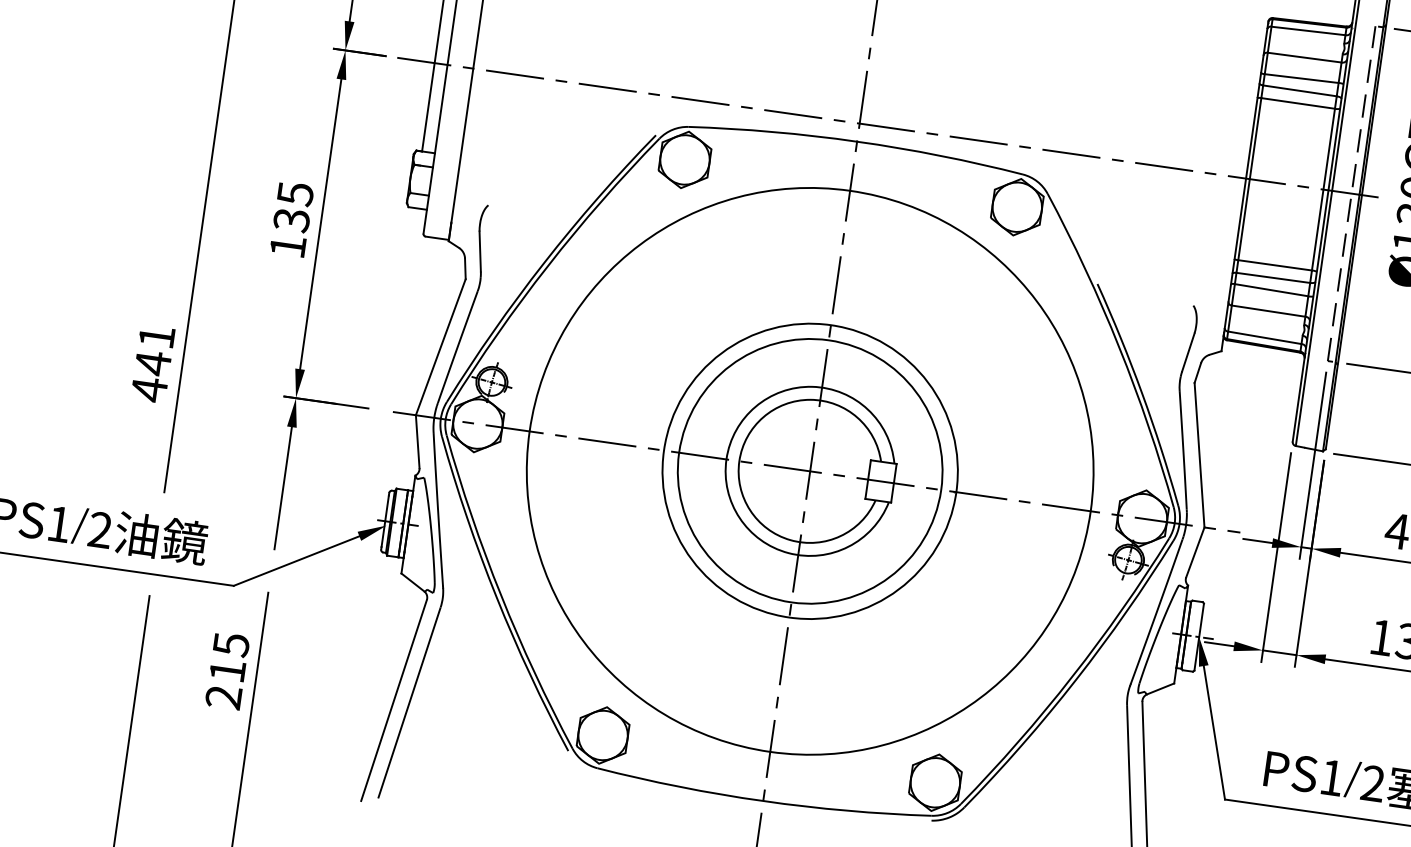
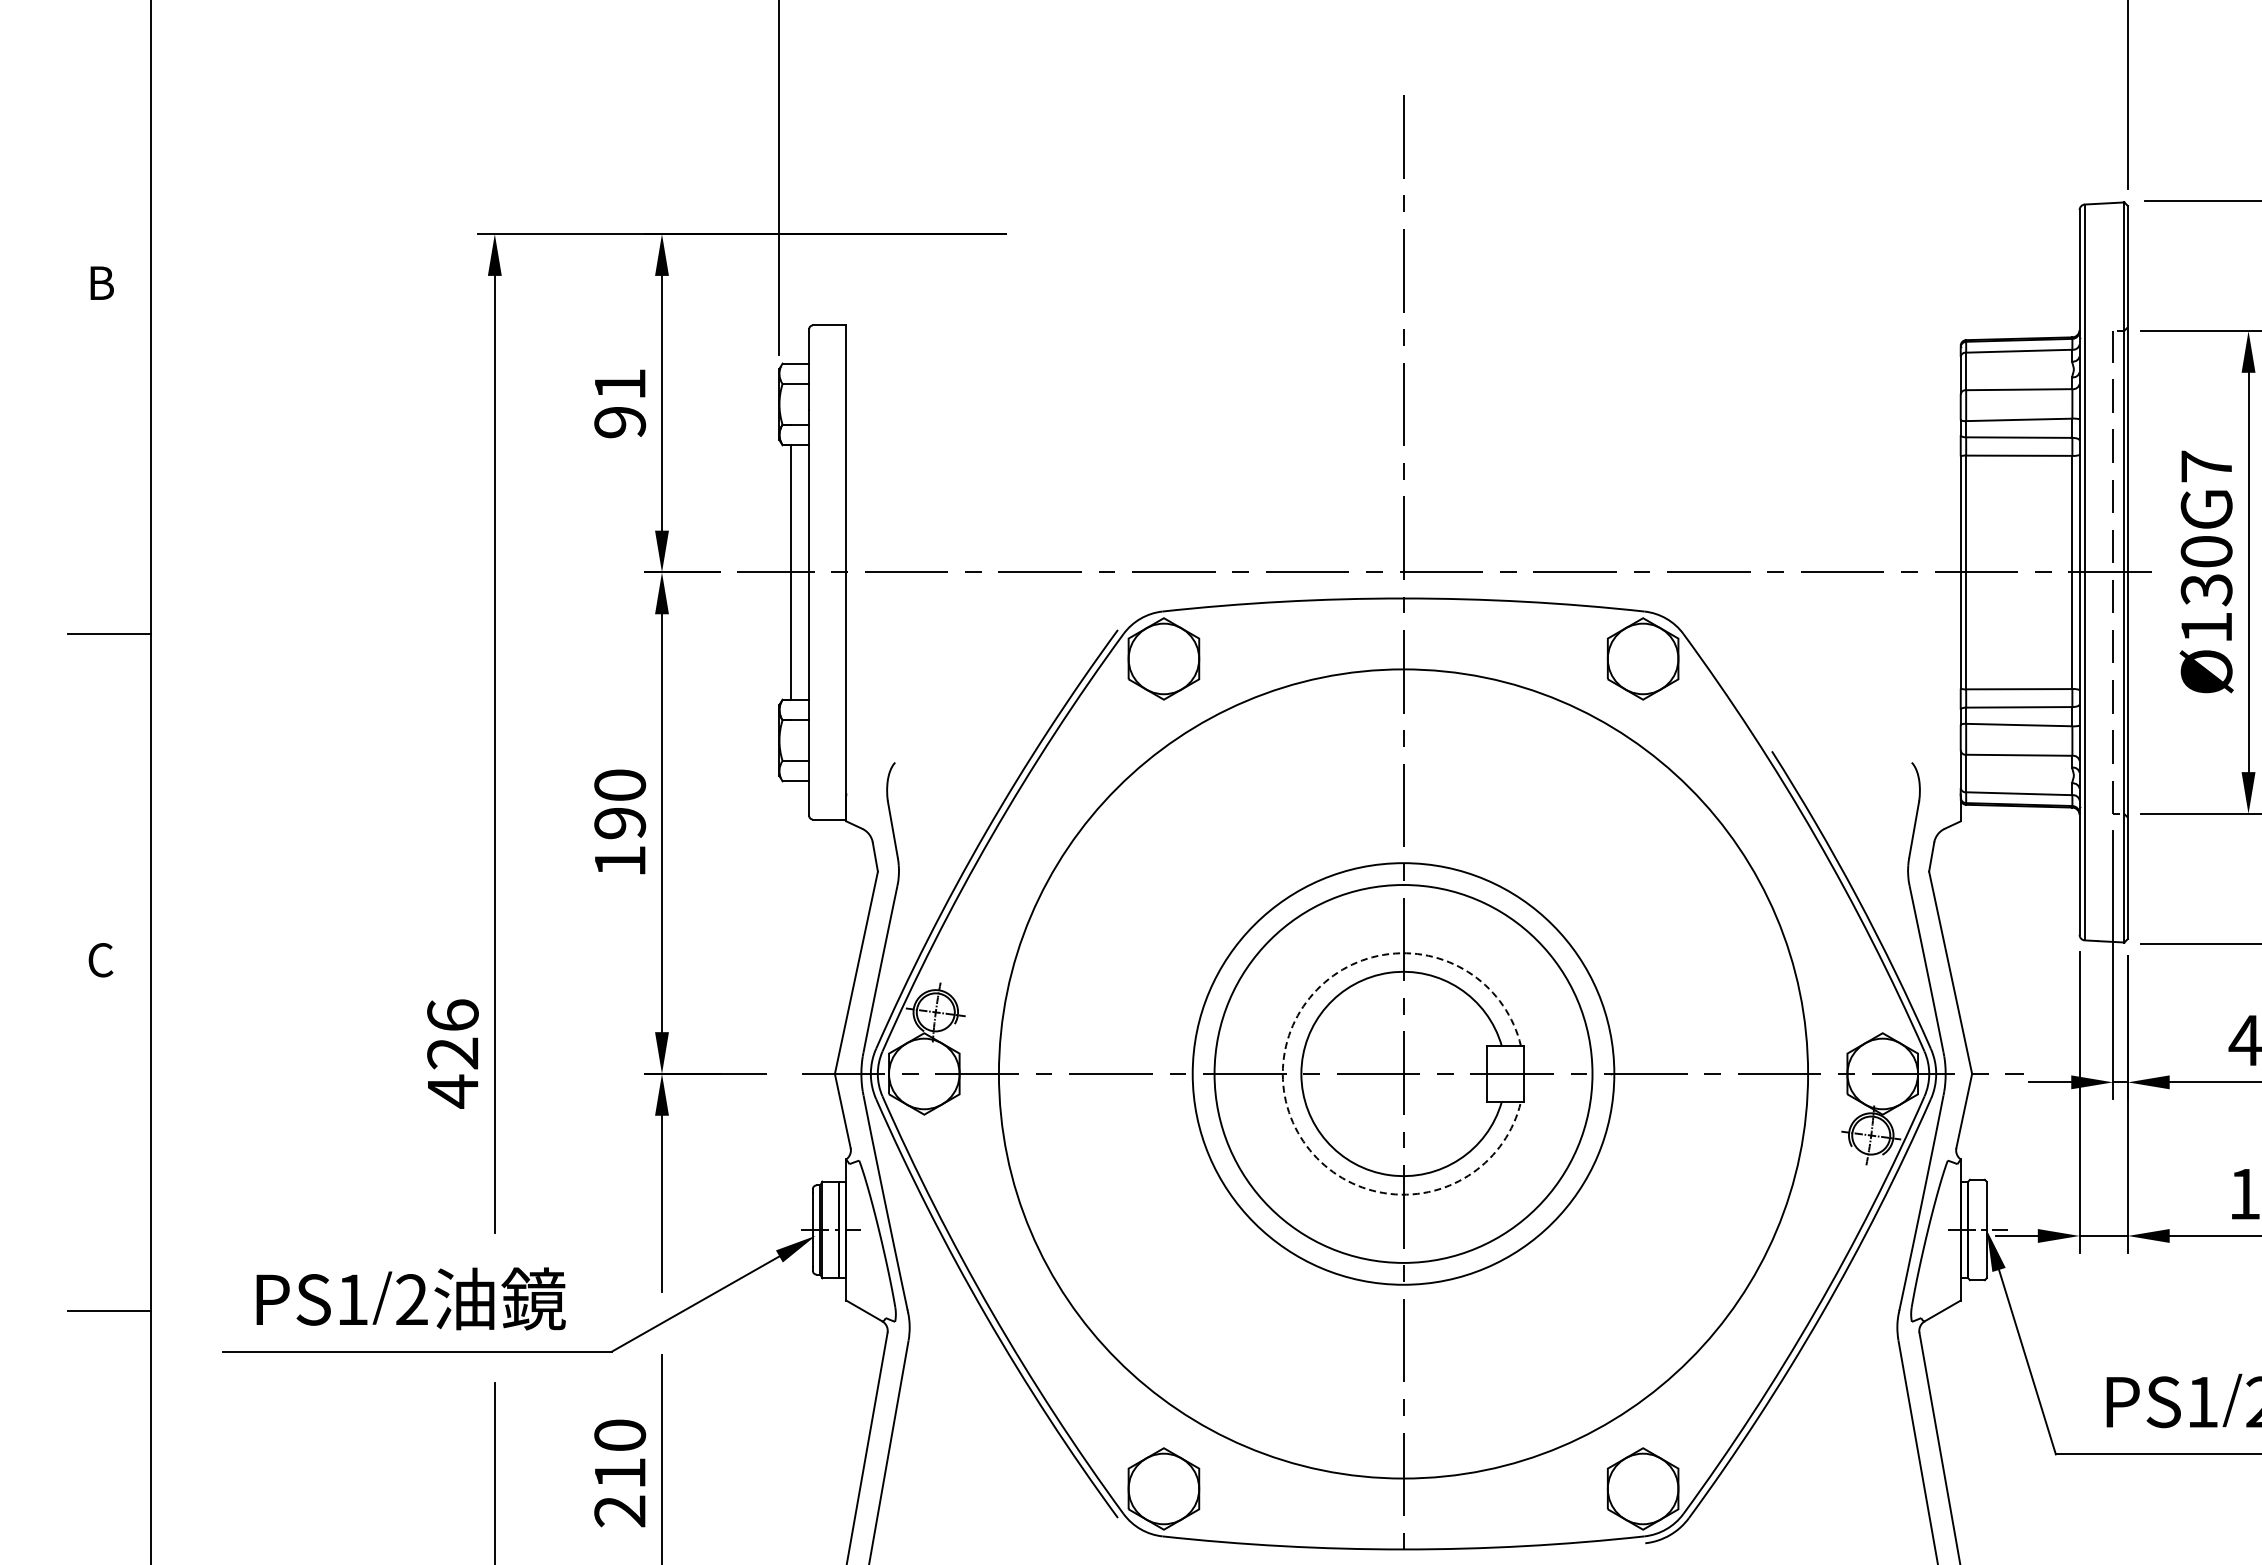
text: (293, 207) -> (620, 804), 135 -> 190
text: (154, 350) -> (452, 1034), 441 -> 426
arc: (726, 459) -> (1282, 1073), solid -> dashed
text: (231, 644) -> (620, 1435), 215 -> 210

